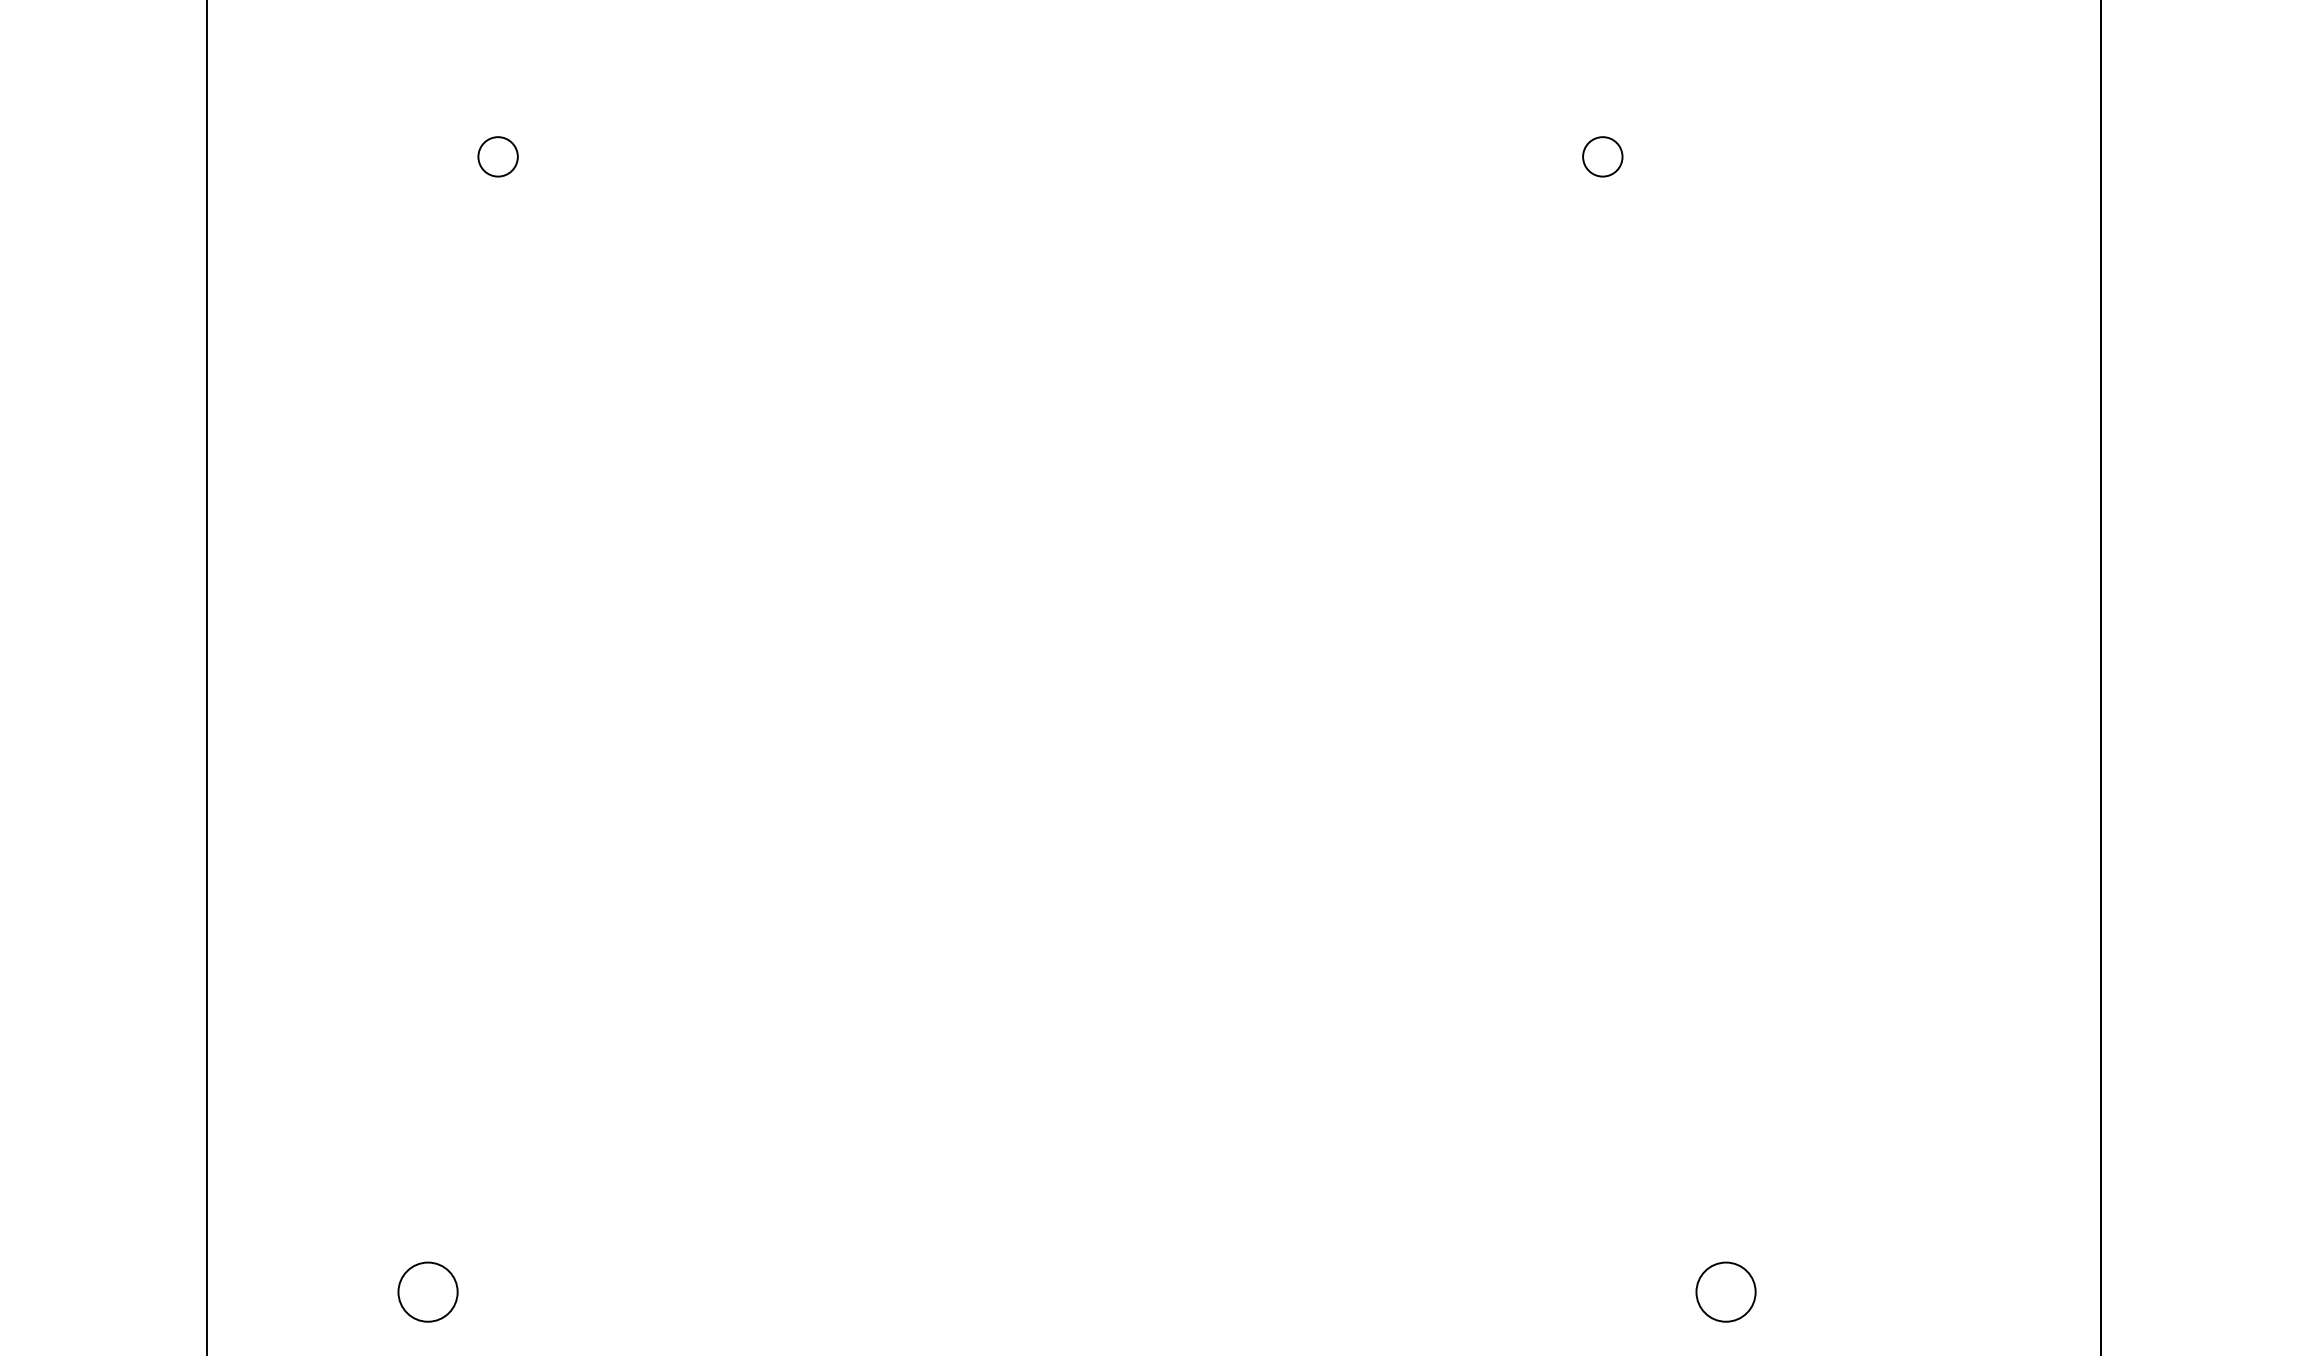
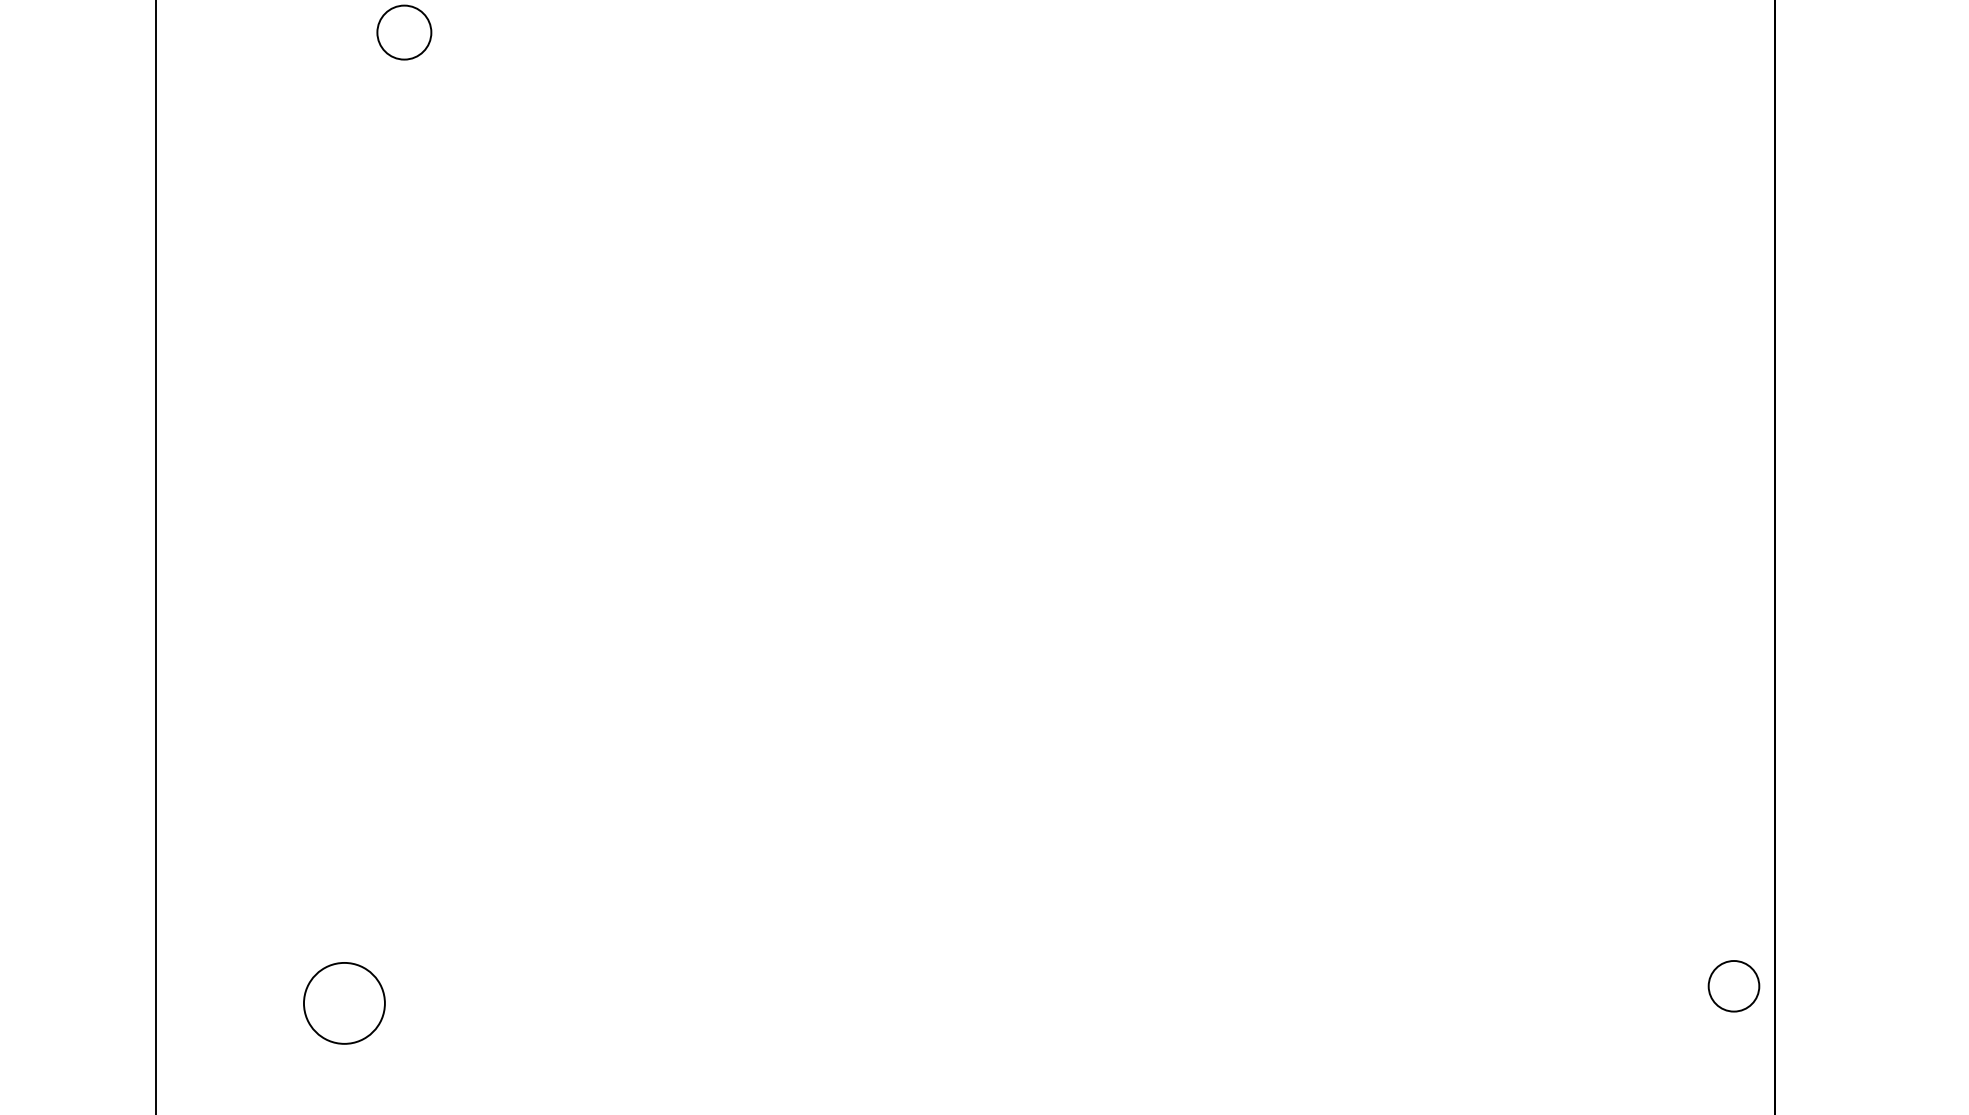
circle: (497, 156) -> (403, 32), size x1.6
circle: (1602, 156) -> (1348, 32), removed
circle: (427, 1291) -> (343, 1002), size x1.6
circle: (1725, 1291) -> (1733, 985), moved

